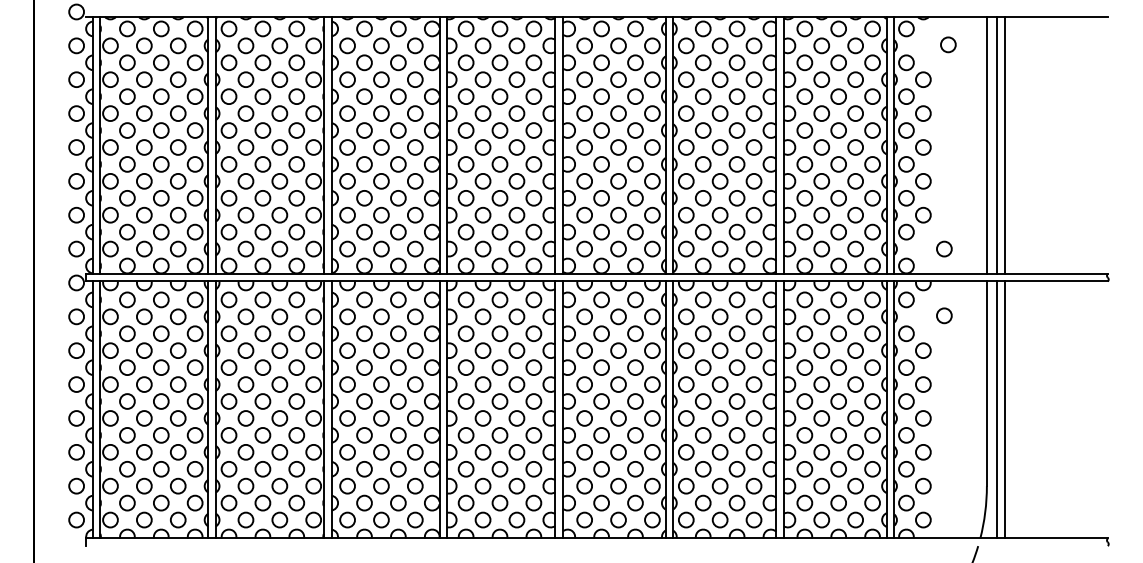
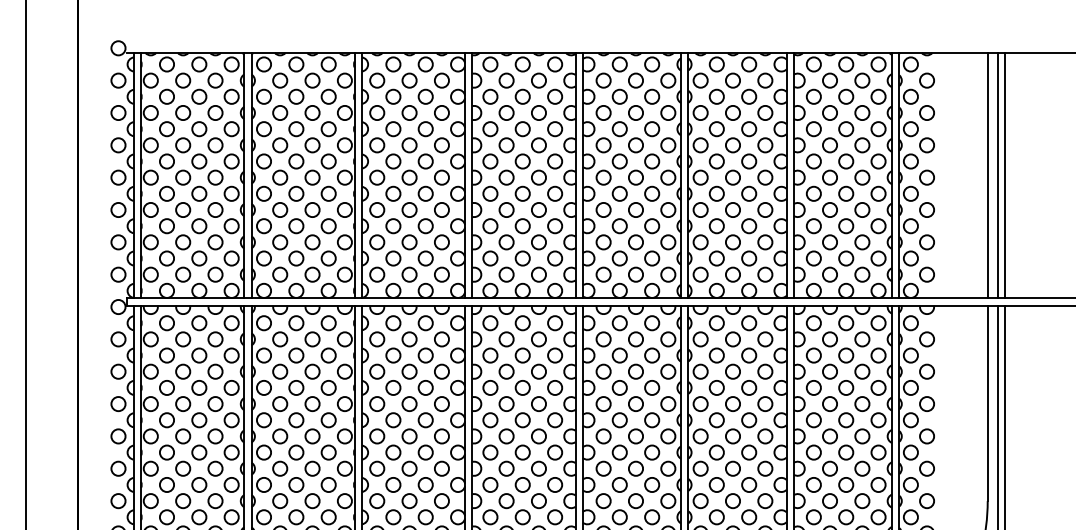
circle: (948, 44) -> (927, 80), moved
circle: (944, 248) -> (927, 274), moved
circle: (944, 315) -> (927, 339), moved

